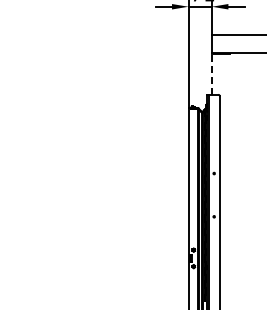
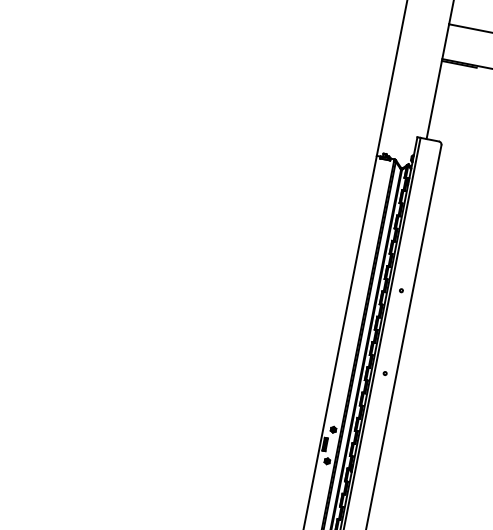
line: (211, 73) -> (433, 98), dashed -> solid

